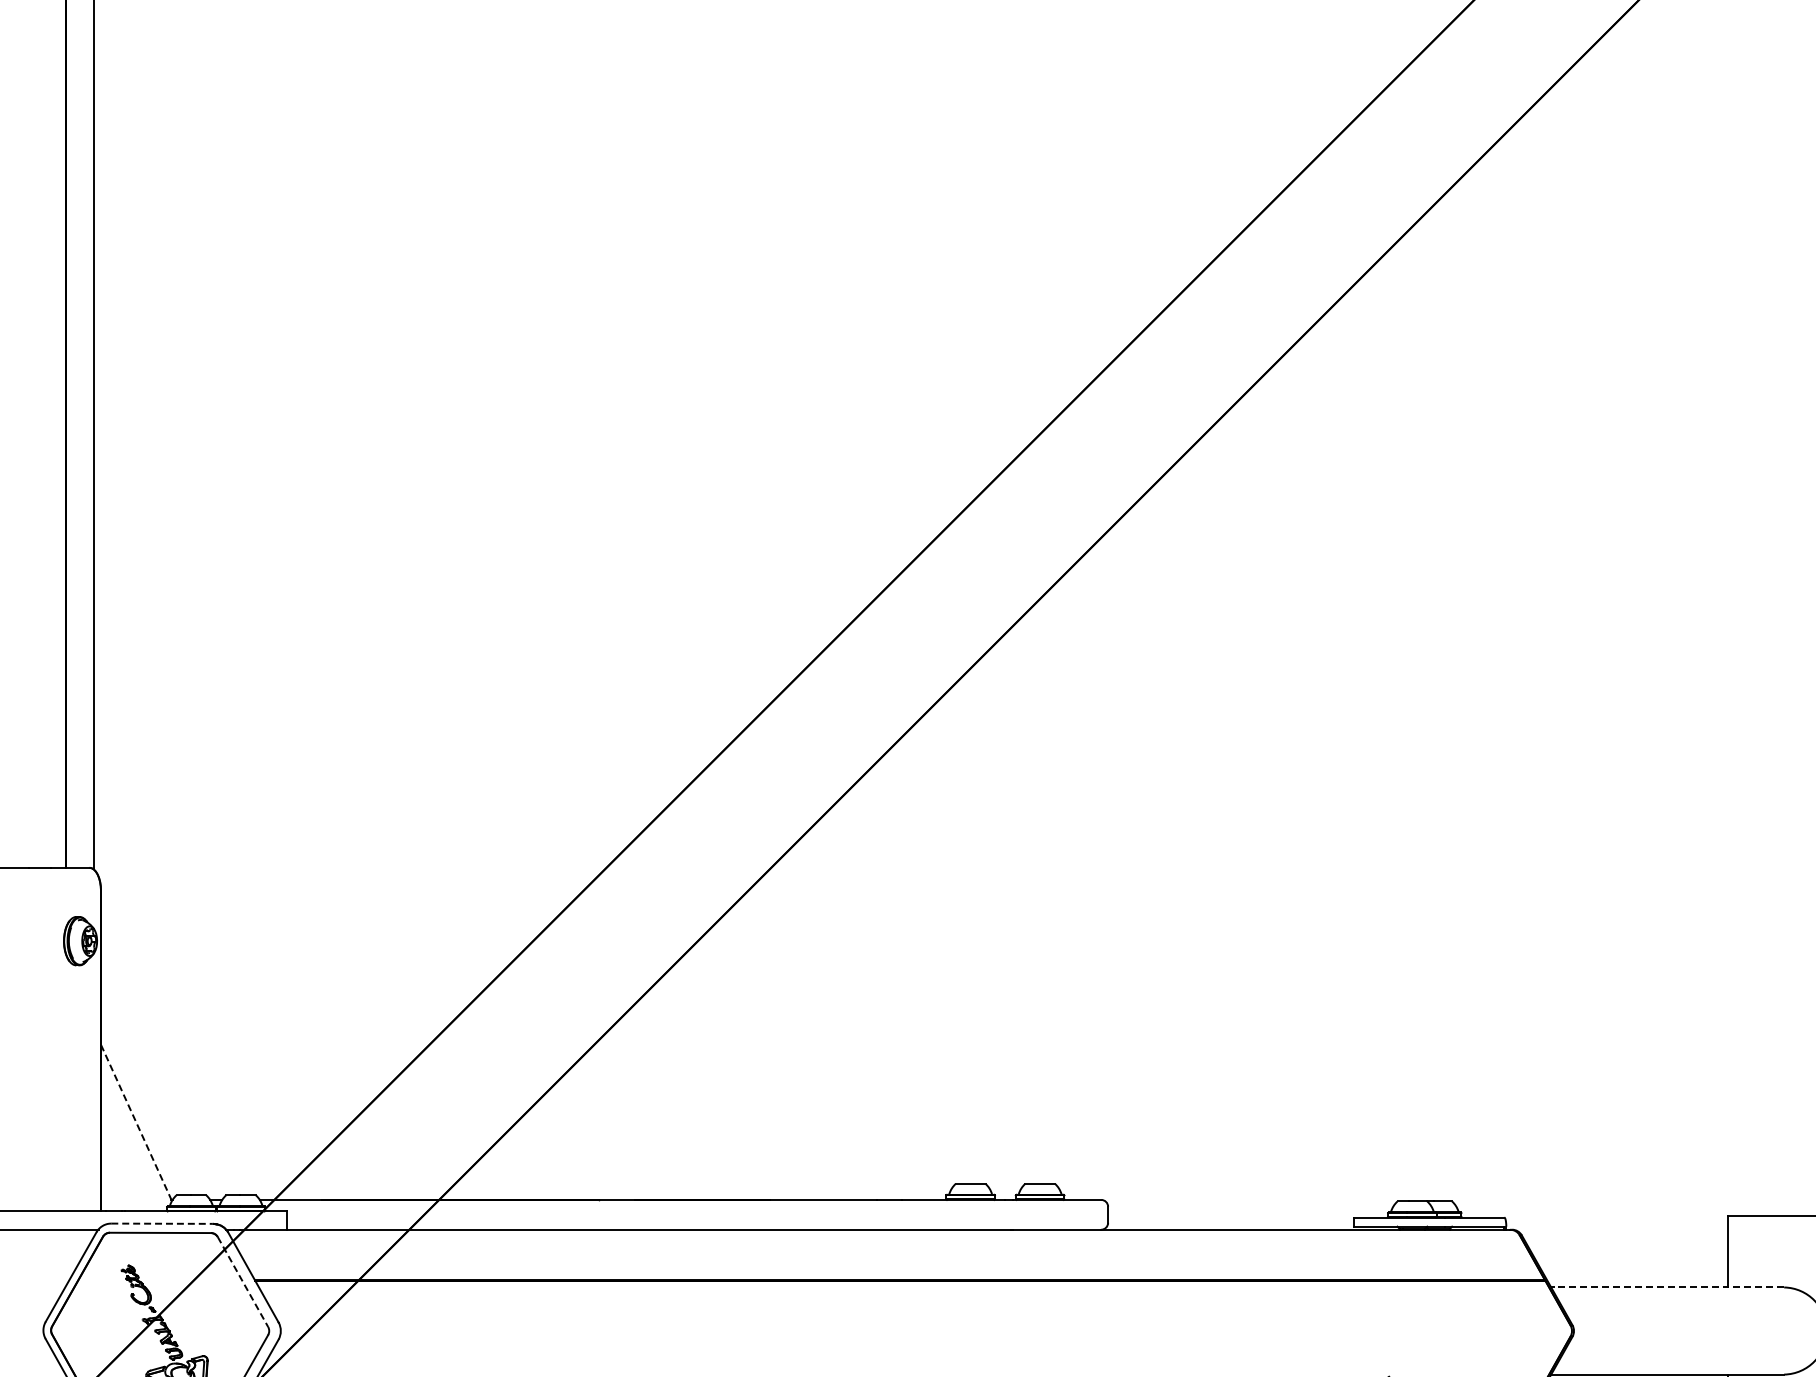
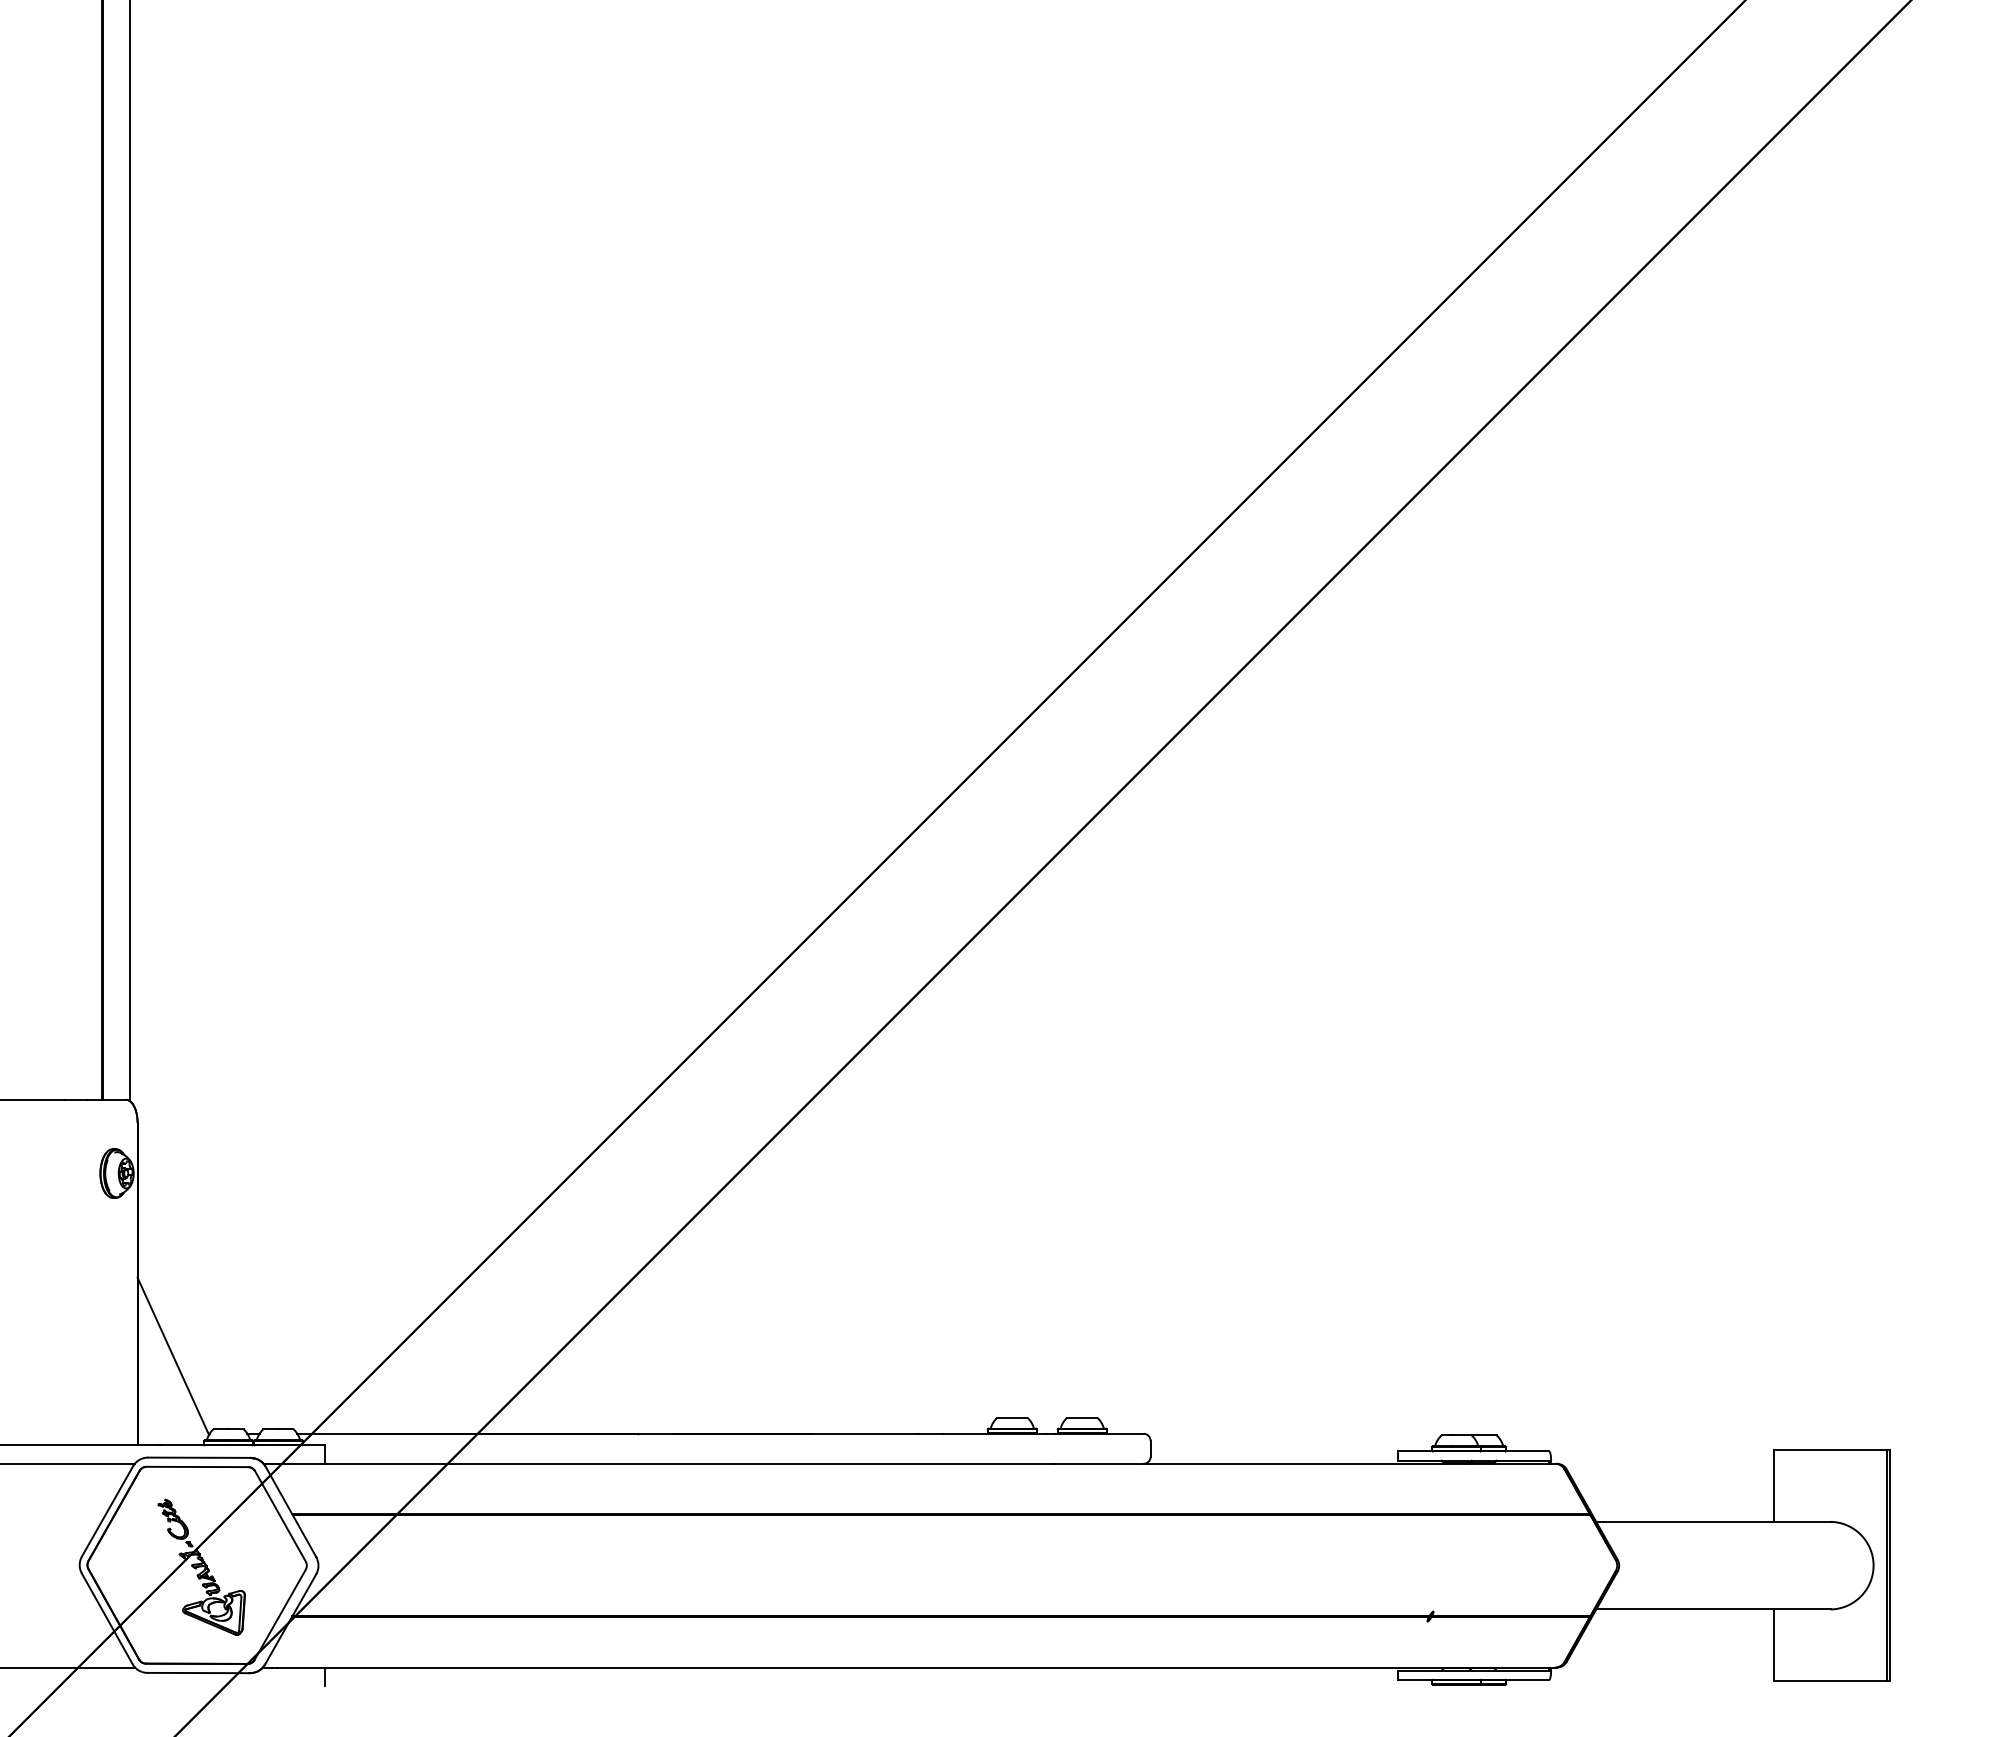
line: (136, 1123) -> (173, 1356), dashed -> solid
line: (161, 1223) -> (198, 1457), dashed -> solid
line: (243, 1282) -> (280, 1516), dashed -> solid
line: (1666, 1287) -> (1712, 1521), dashed -> solid

